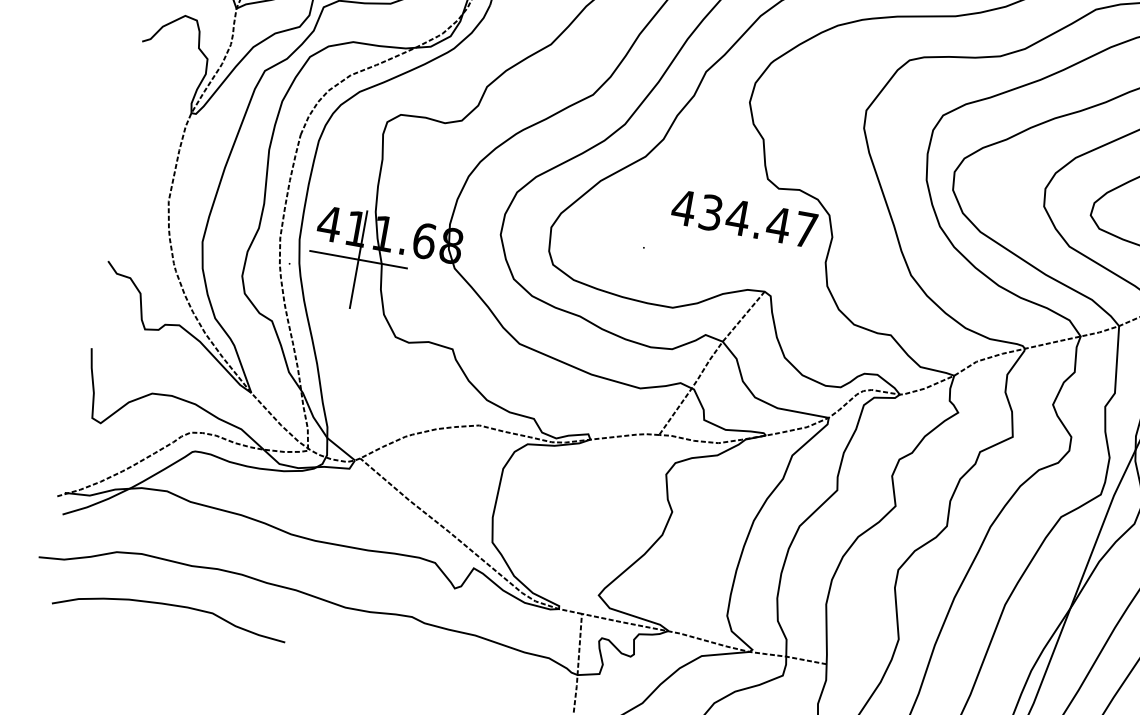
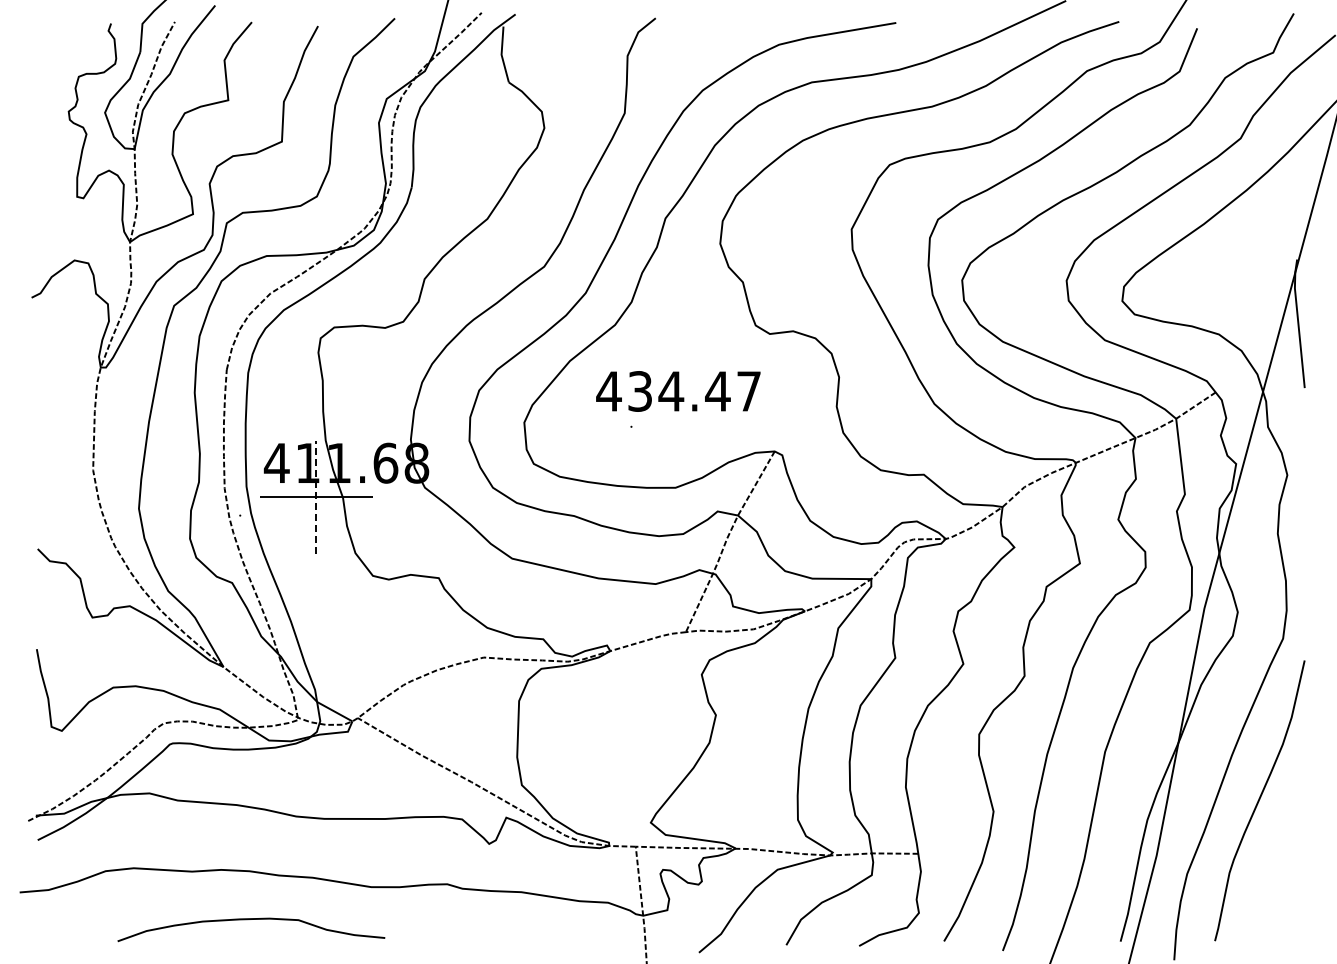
text: (744, 218) -> (678, 391), moved
line: (358, 260) -> (316, 497), solid -> dashed
curve: (168, 605) -> (247, 920), moved

